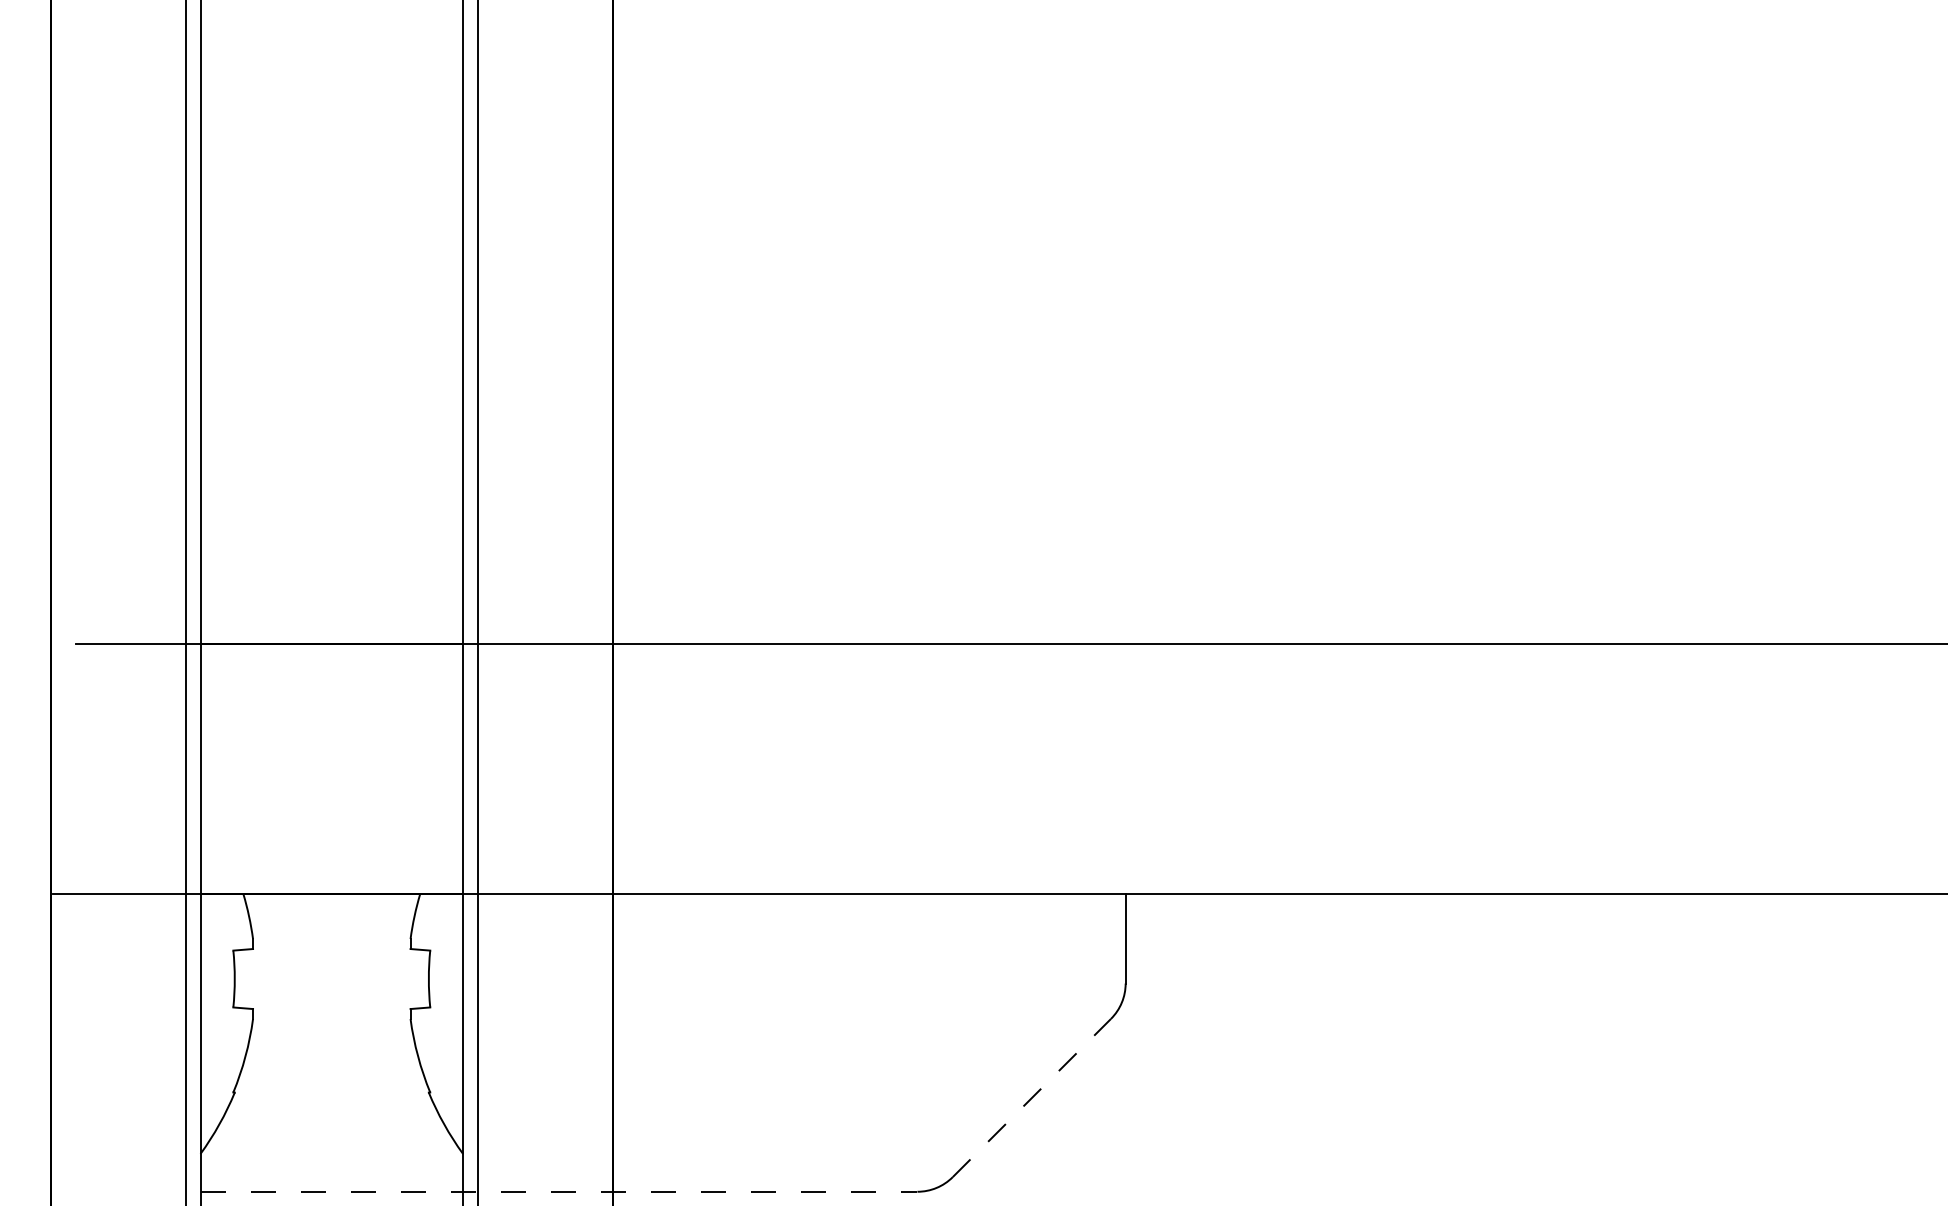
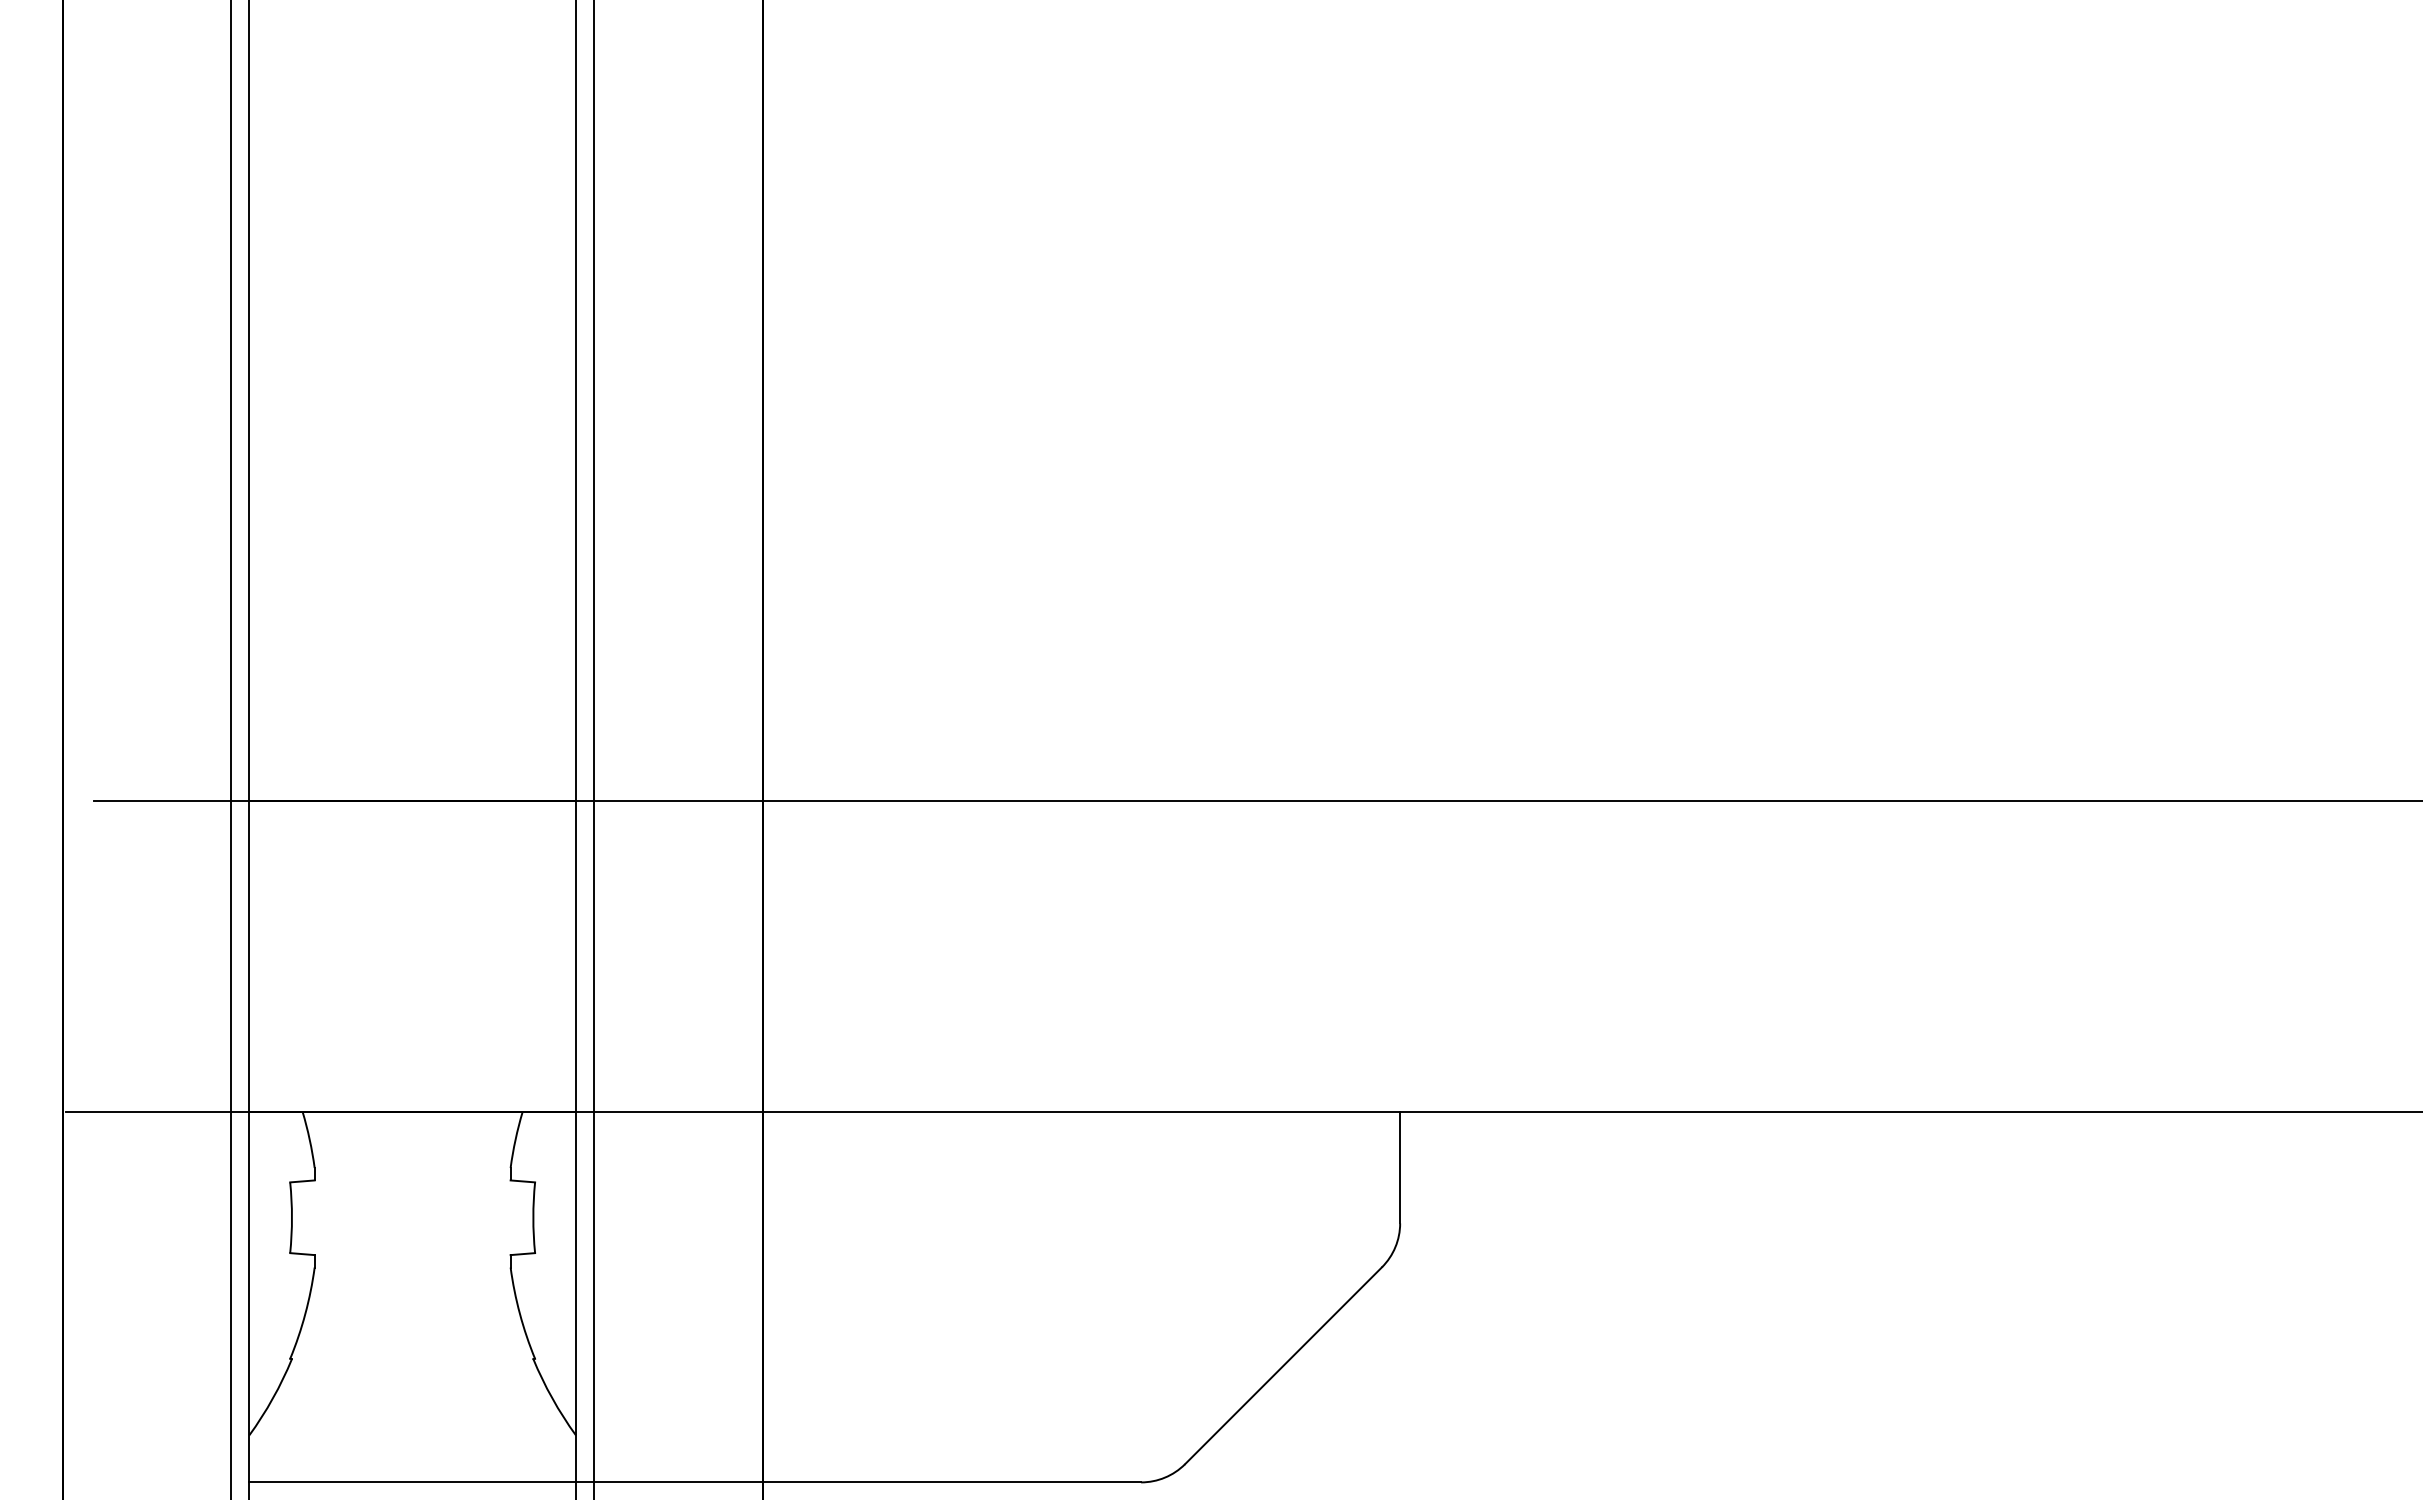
line: (1031, 1097) -> (1283, 1365), dashed -> solid
line: (559, 1191) -> (695, 1482), dashed -> solid

